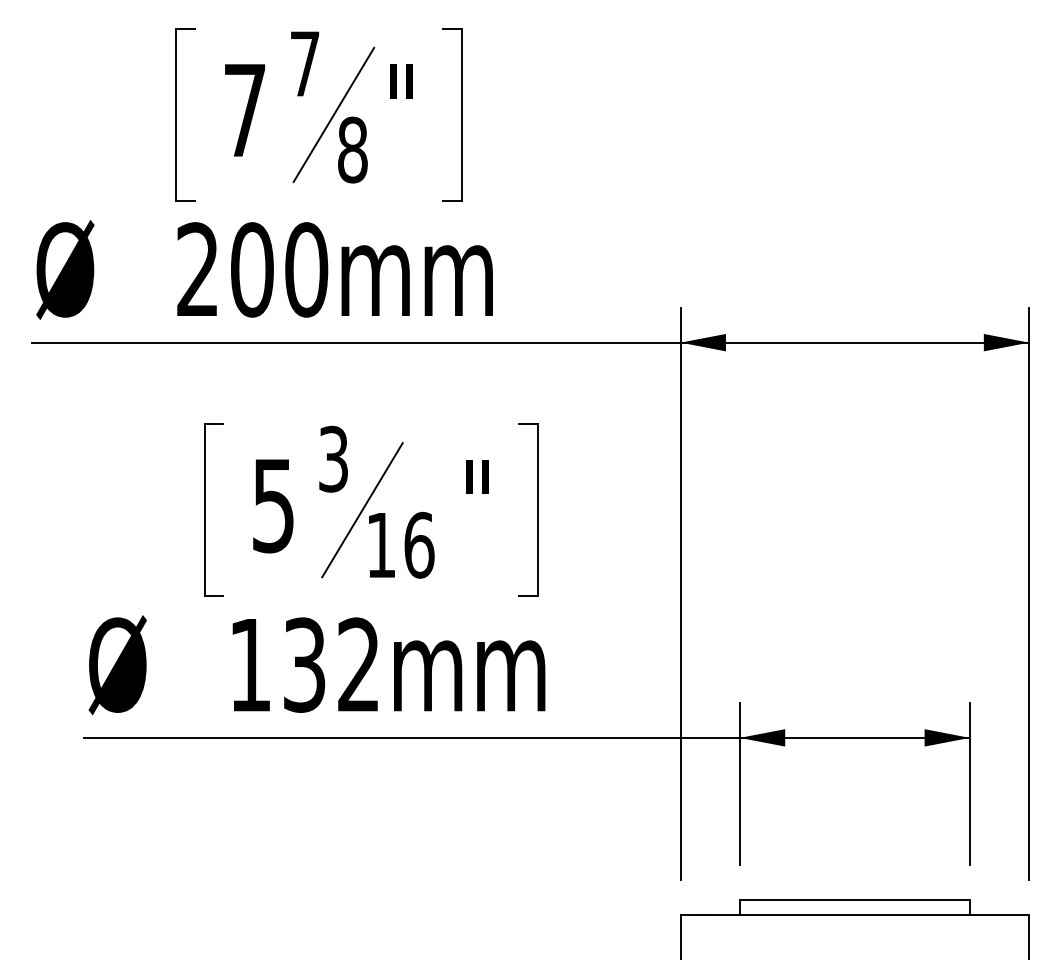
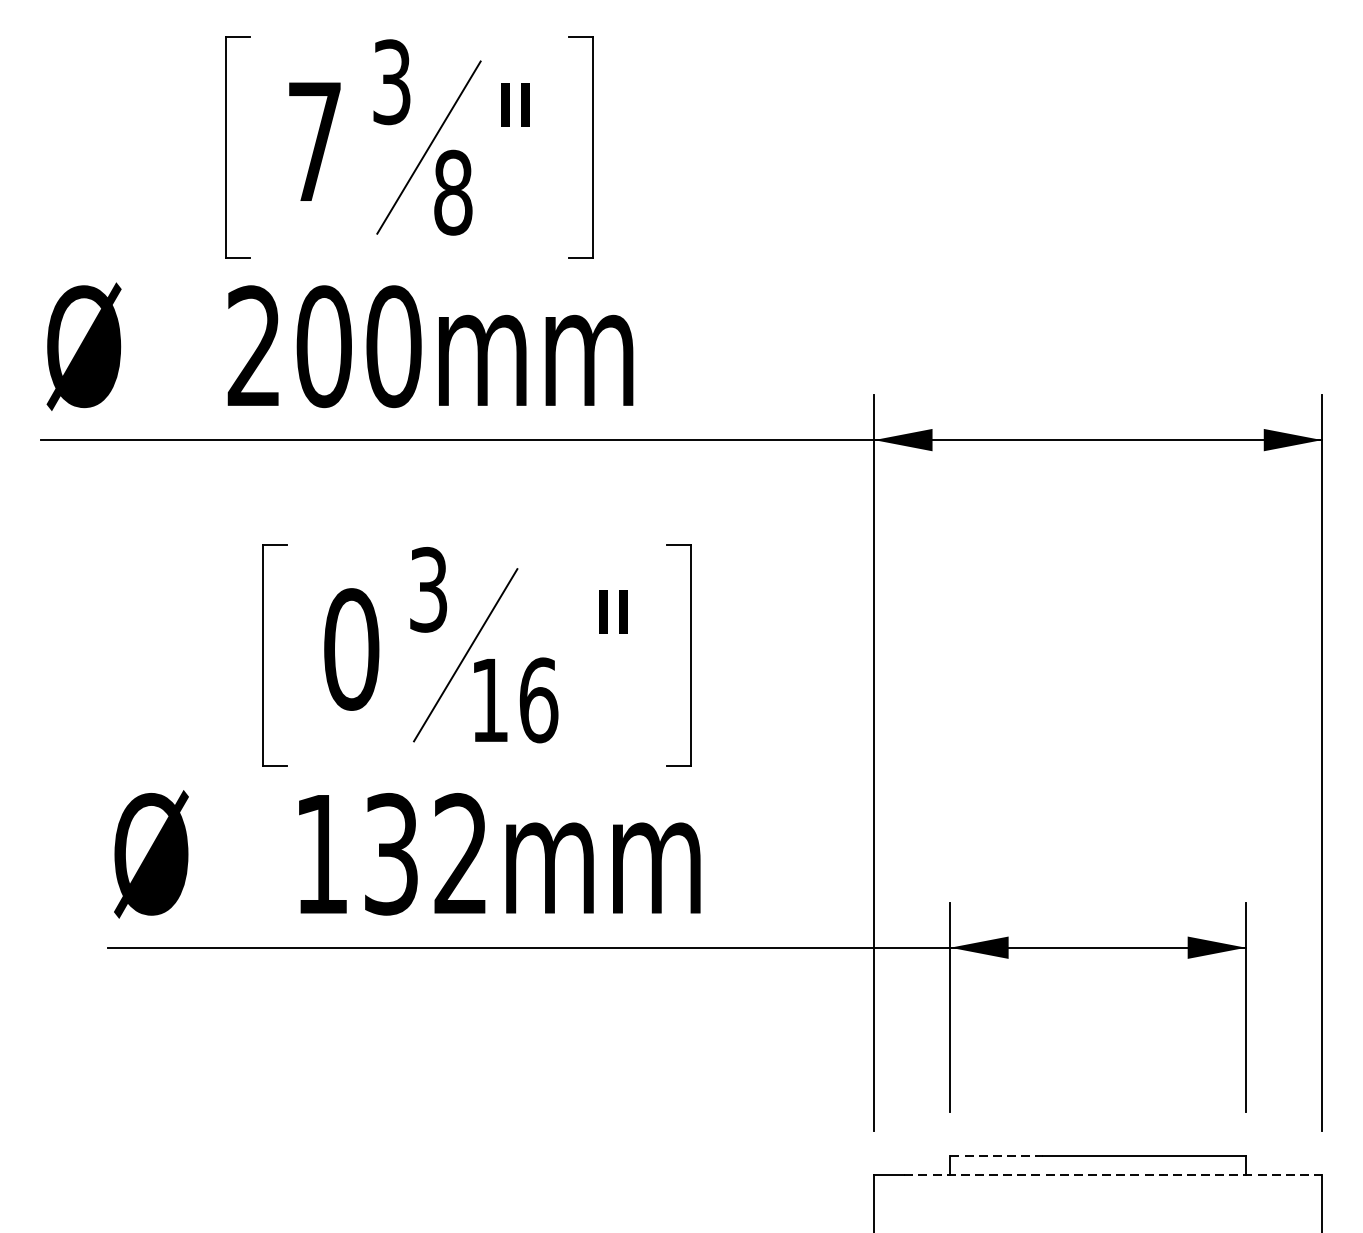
text: (304, 63) -> (391, 81), 7 -> 3
text: (273, 505) -> (351, 649), 5 -> 0
line: (776, 900) -> (997, 1156), solid -> dashed
line: (866, 915) -> (1113, 1175), solid -> dashed

